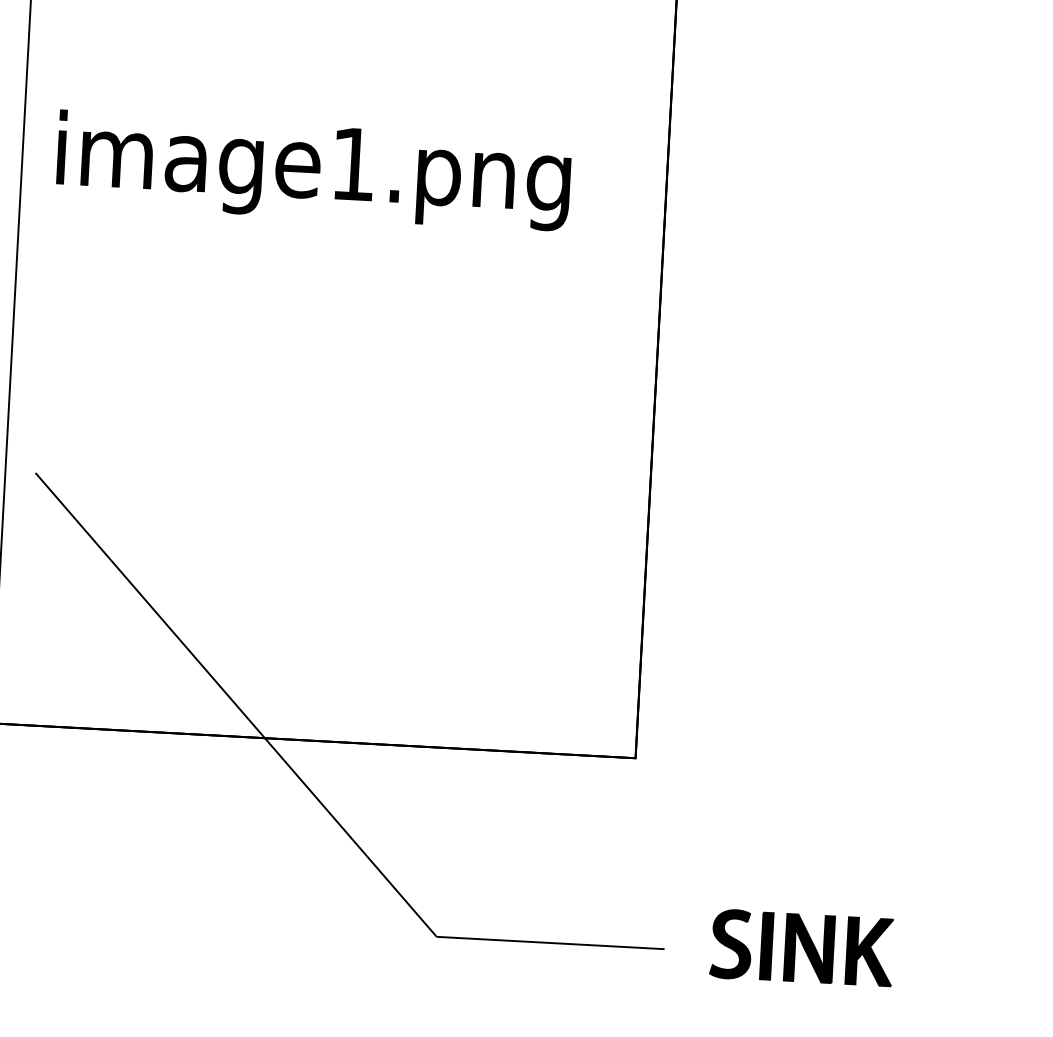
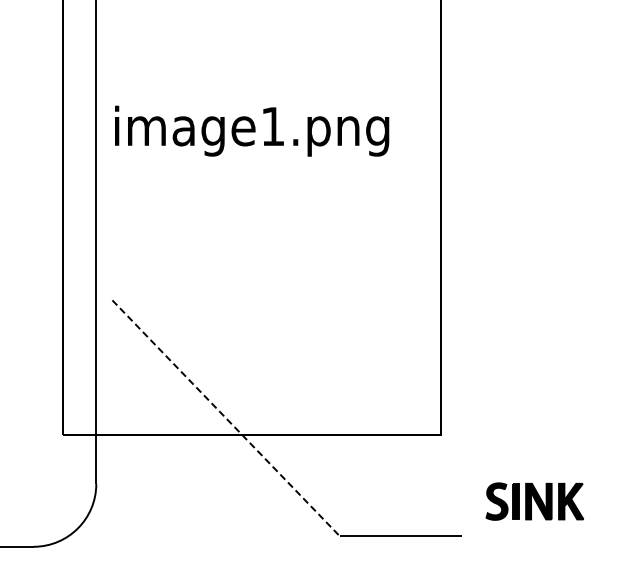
line: (236, 705) -> (226, 418), solid -> dashed
part: (801, 947) -> (534, 501), moved

